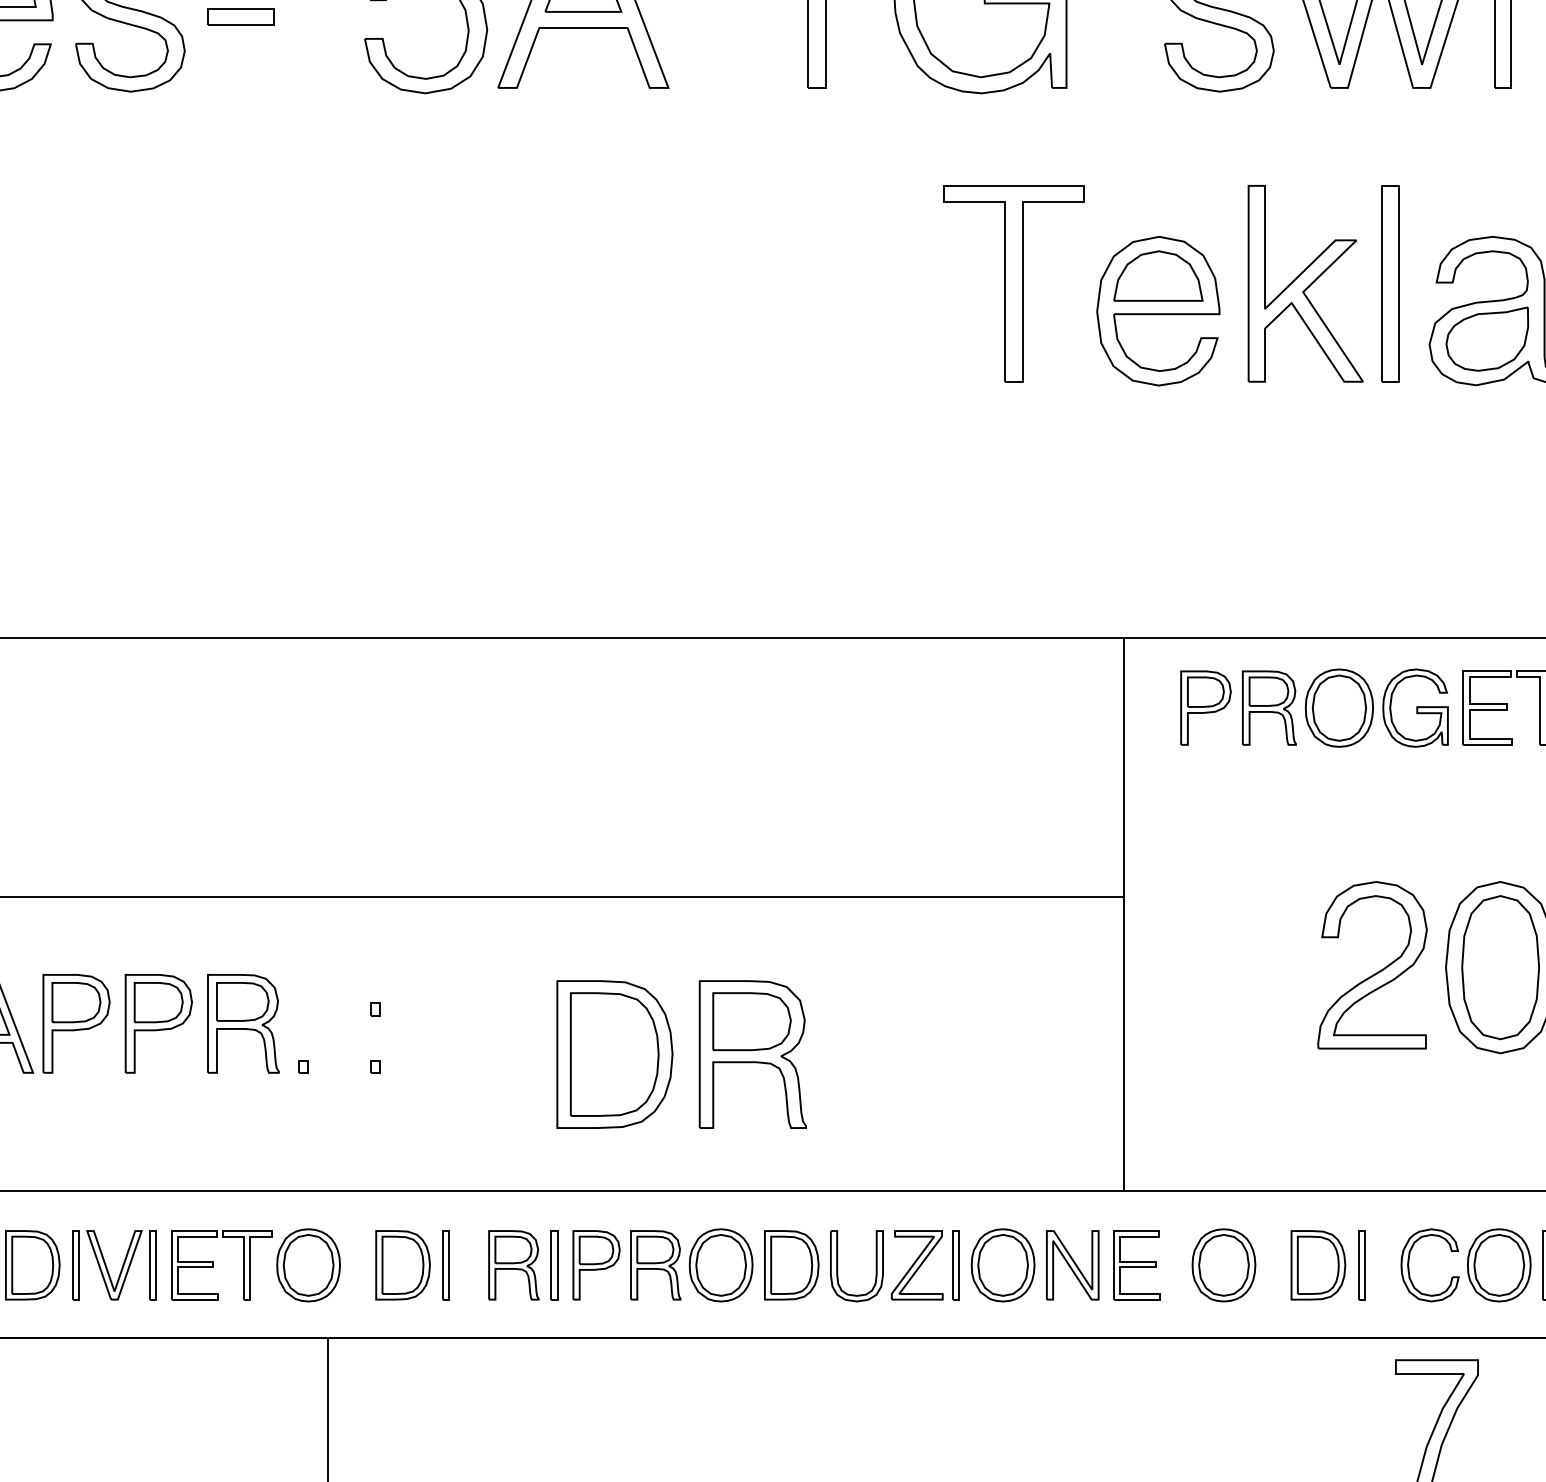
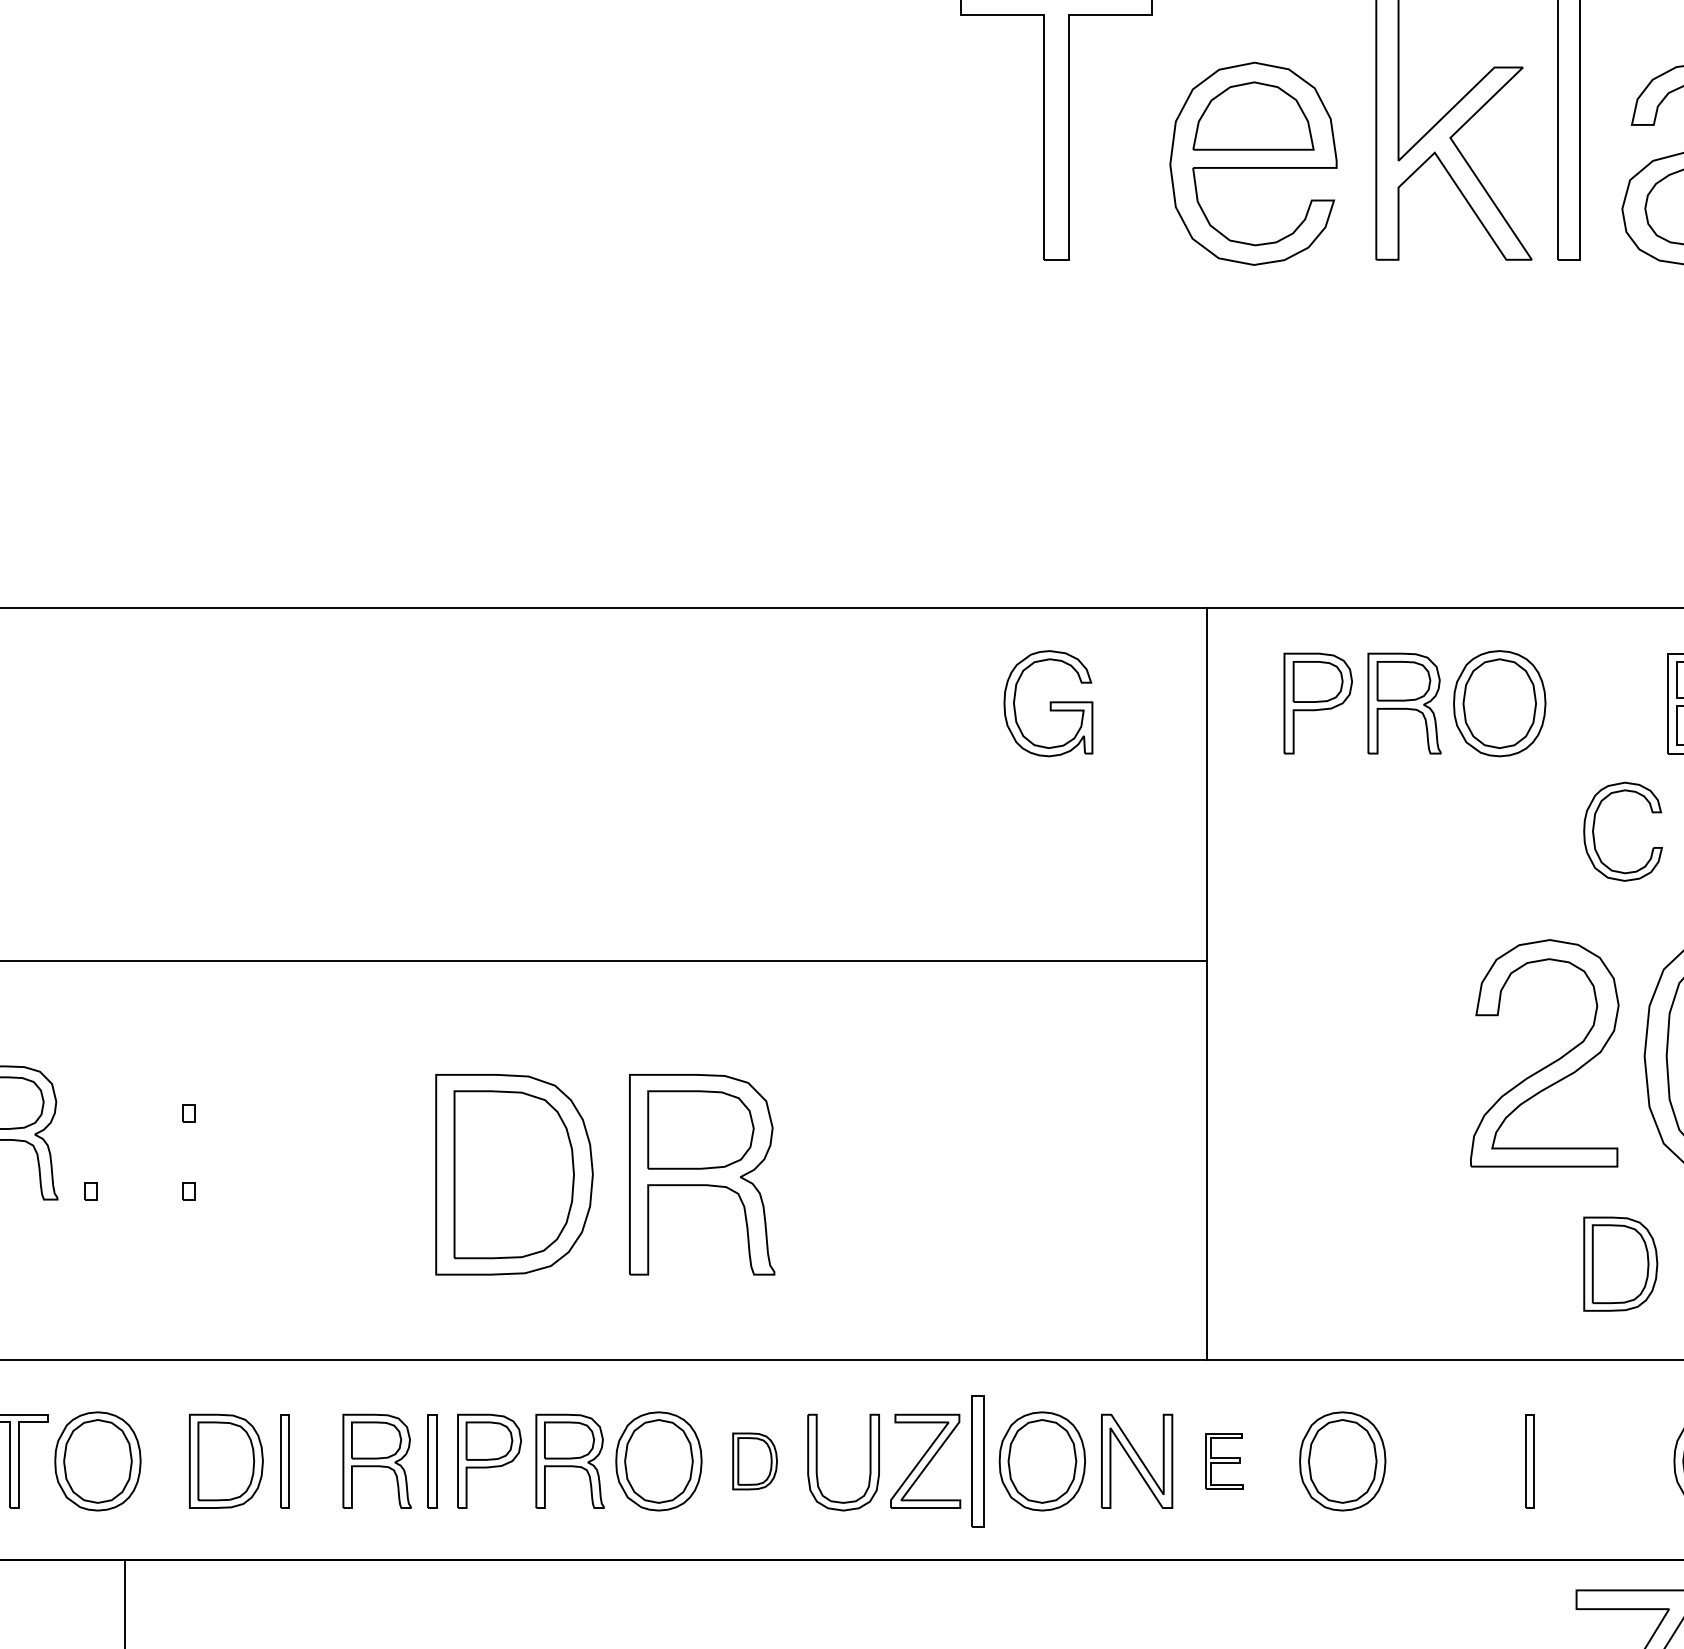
part: (1415, 707) -> (1048, 702), moved
part: (791, 1265) -> (754, 1461), size x0.6
part: (955, 1265) -> (977, 1461), size x1.4
part: (1136, 1265) -> (1223, 1461), size x0.6
part: (1318, 1265) -> (1620, 1264), moved
part: (1409, 1266) -> (1595, 833), moved

